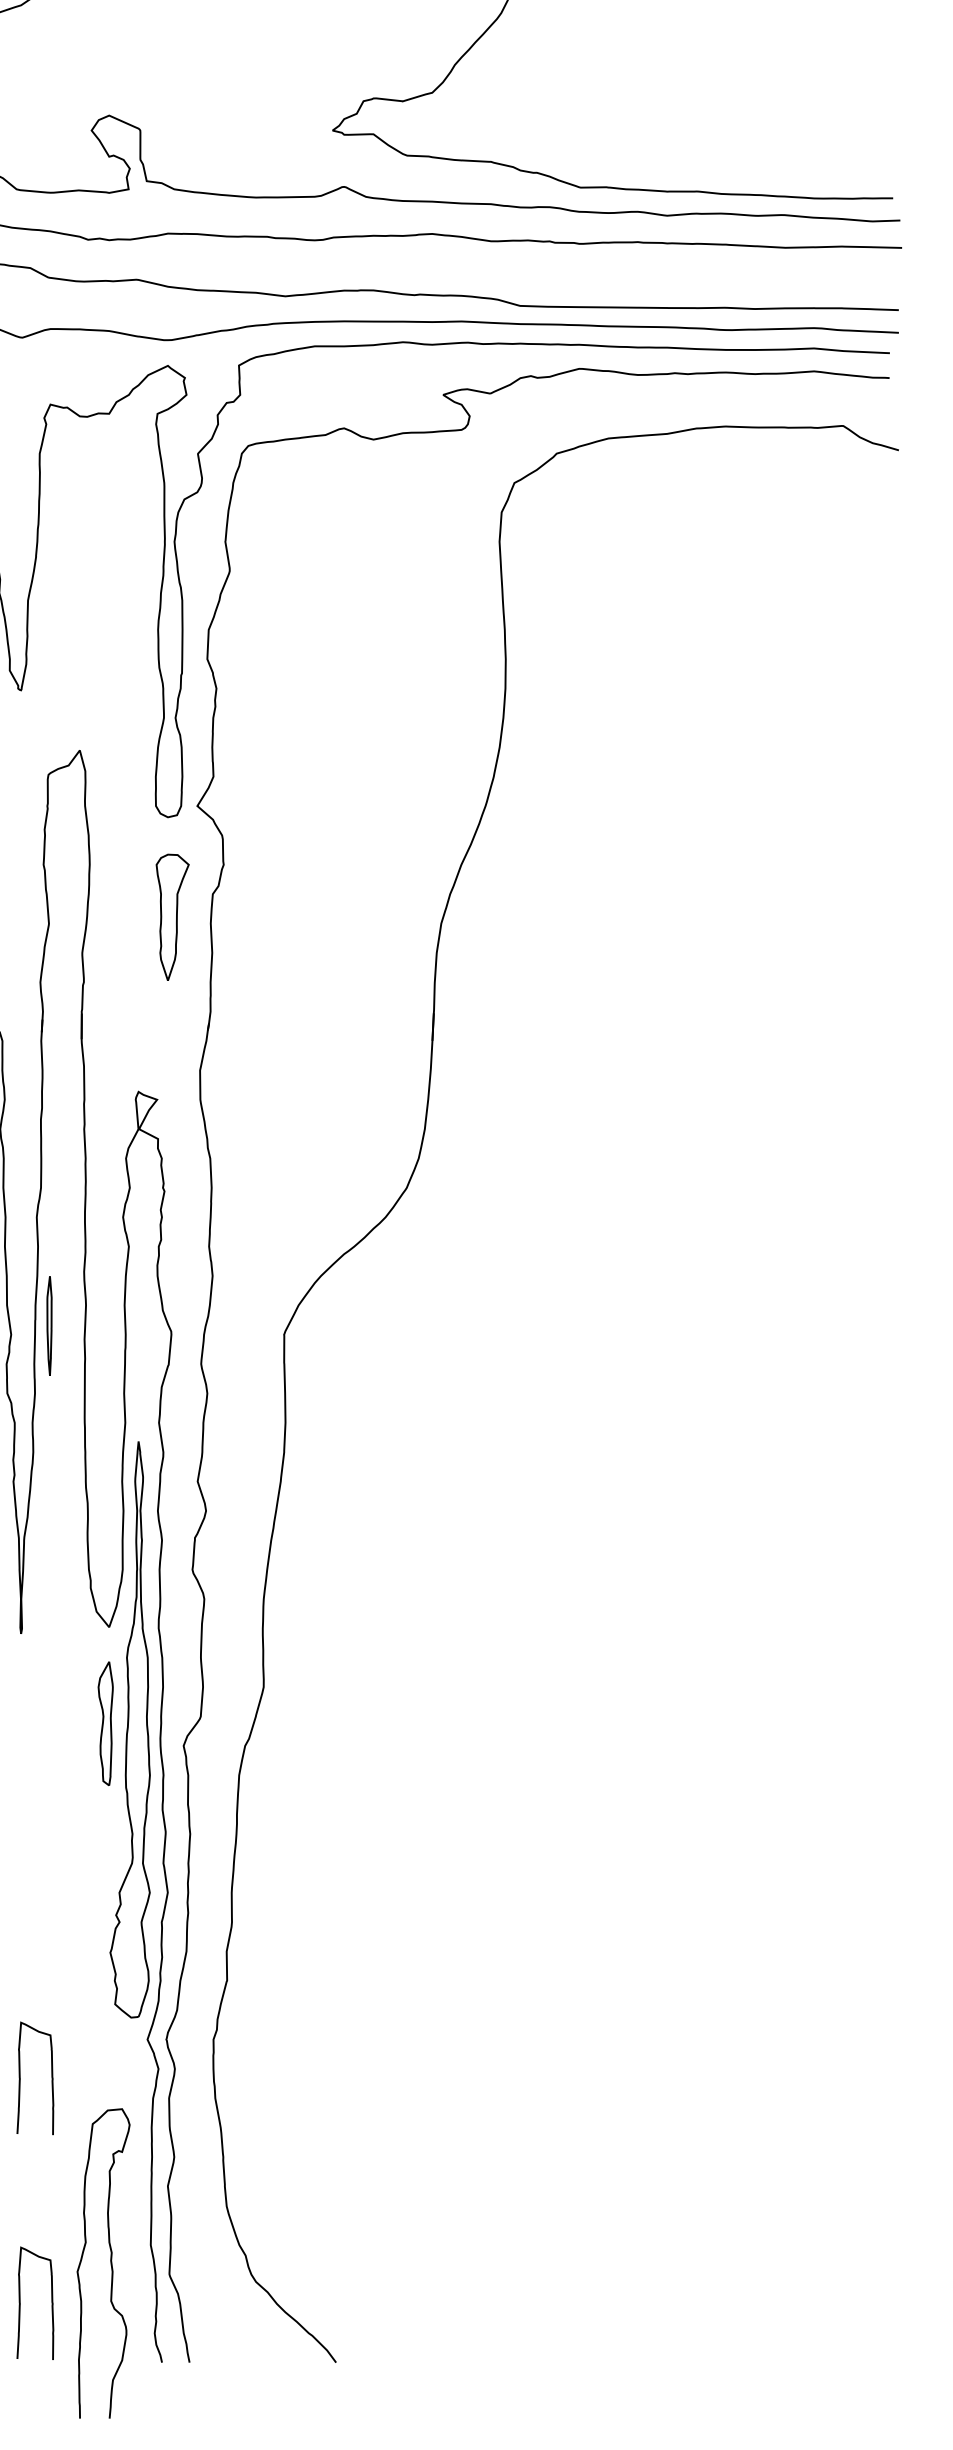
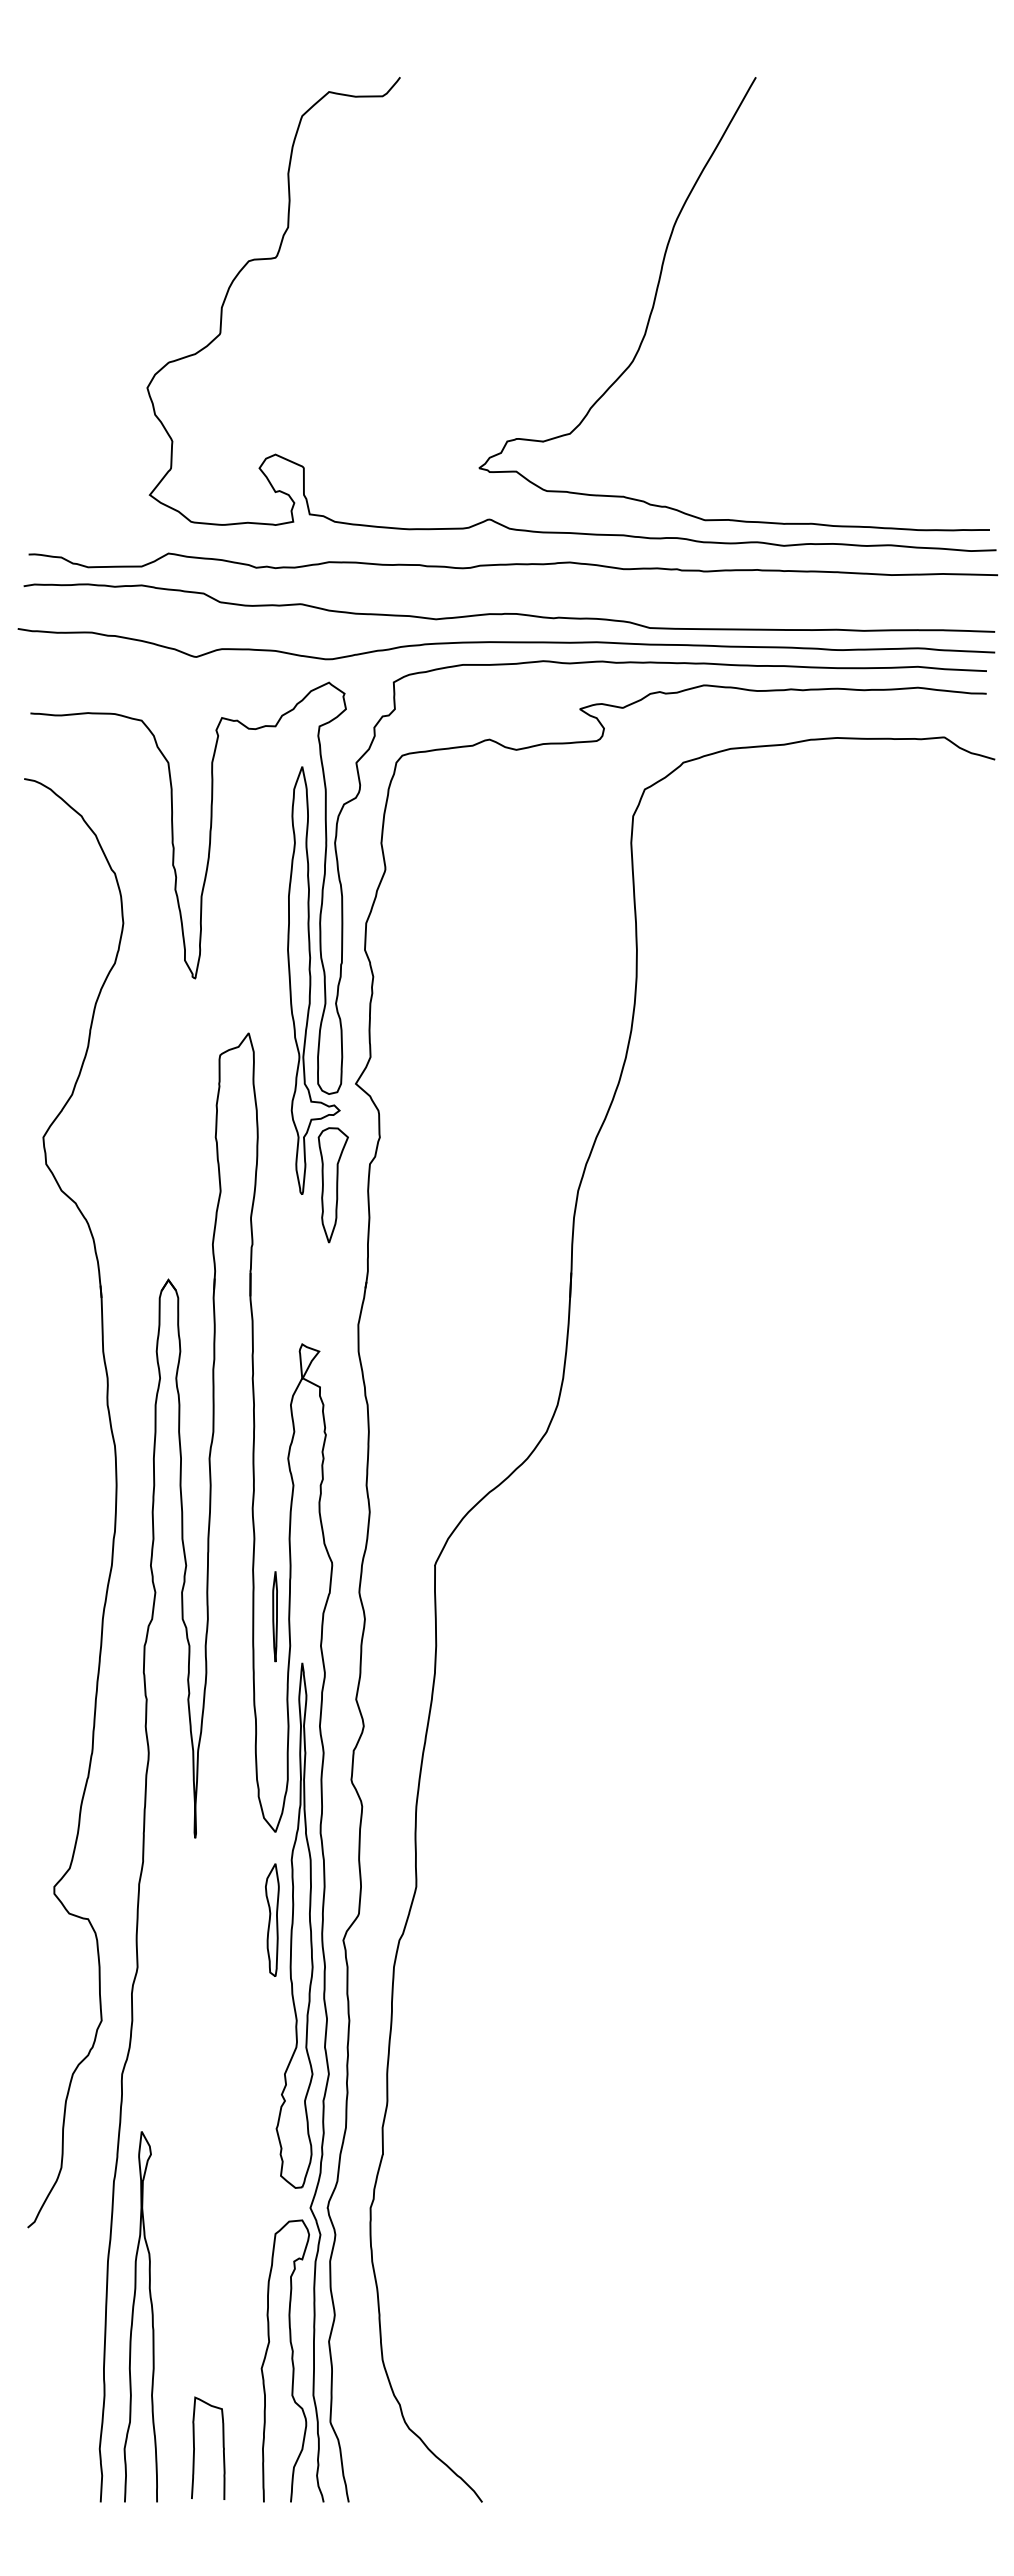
part: (150, 692) -> (313, 980), added
part: (48, 1325) -> (274, 1616), moved
curve: (20, 2077) -> (194, 2242), removed
curve: (110, 2262) -> (291, 2360), moved

